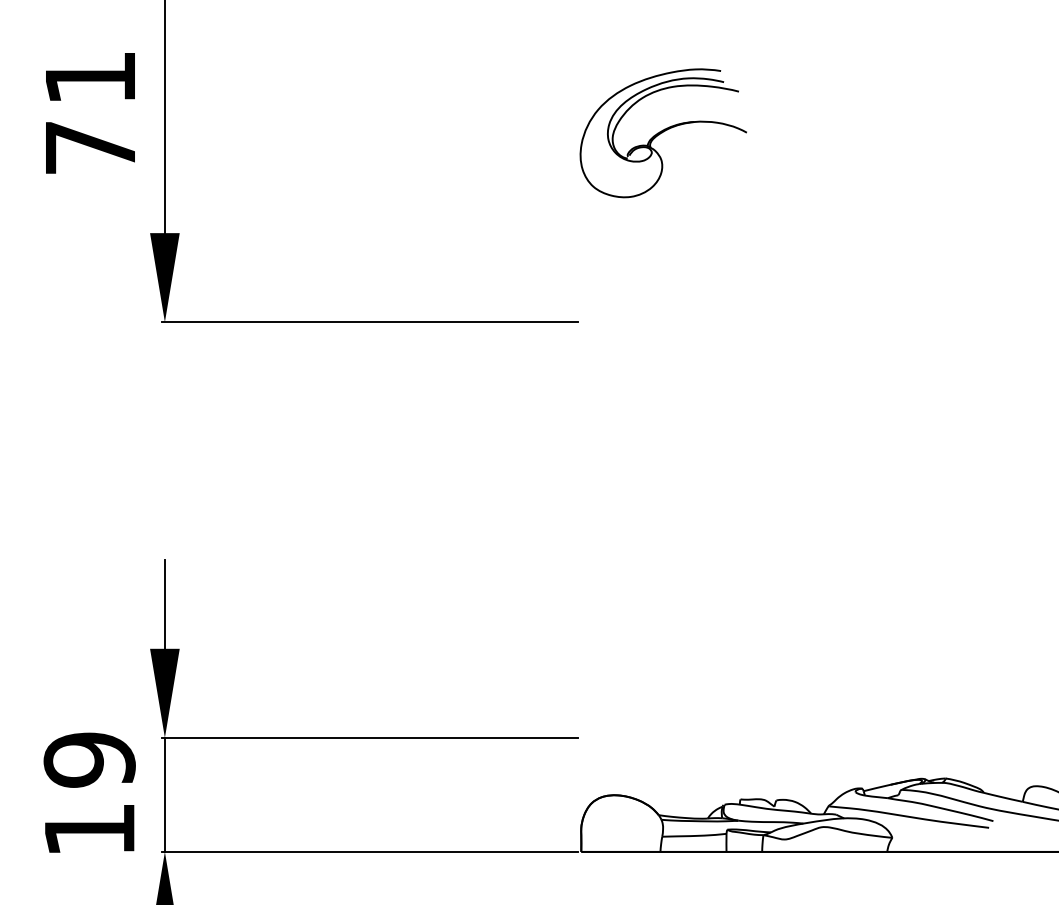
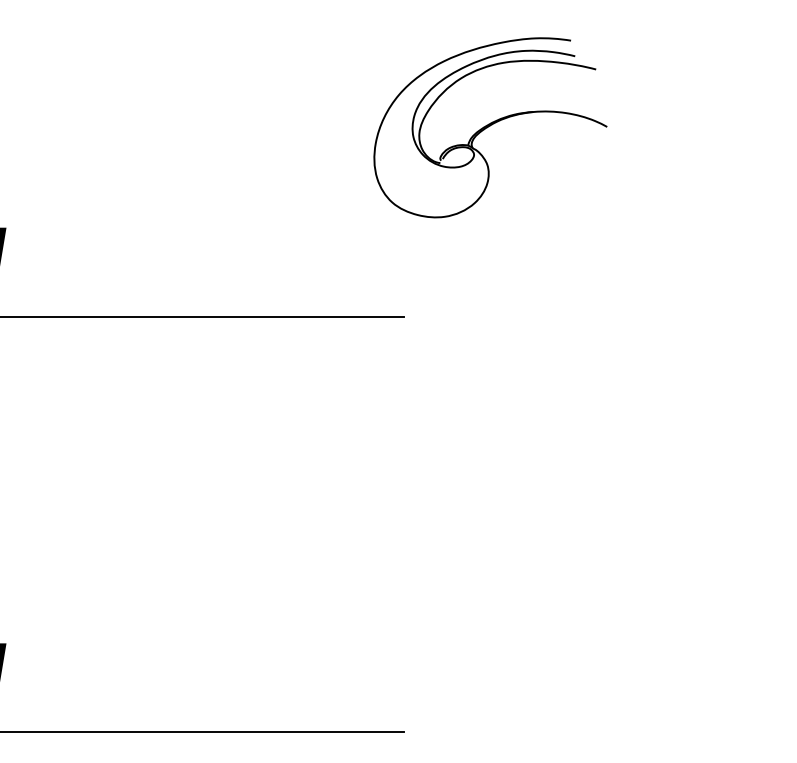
part: (662, 133) -> (489, 128), size x1.4

